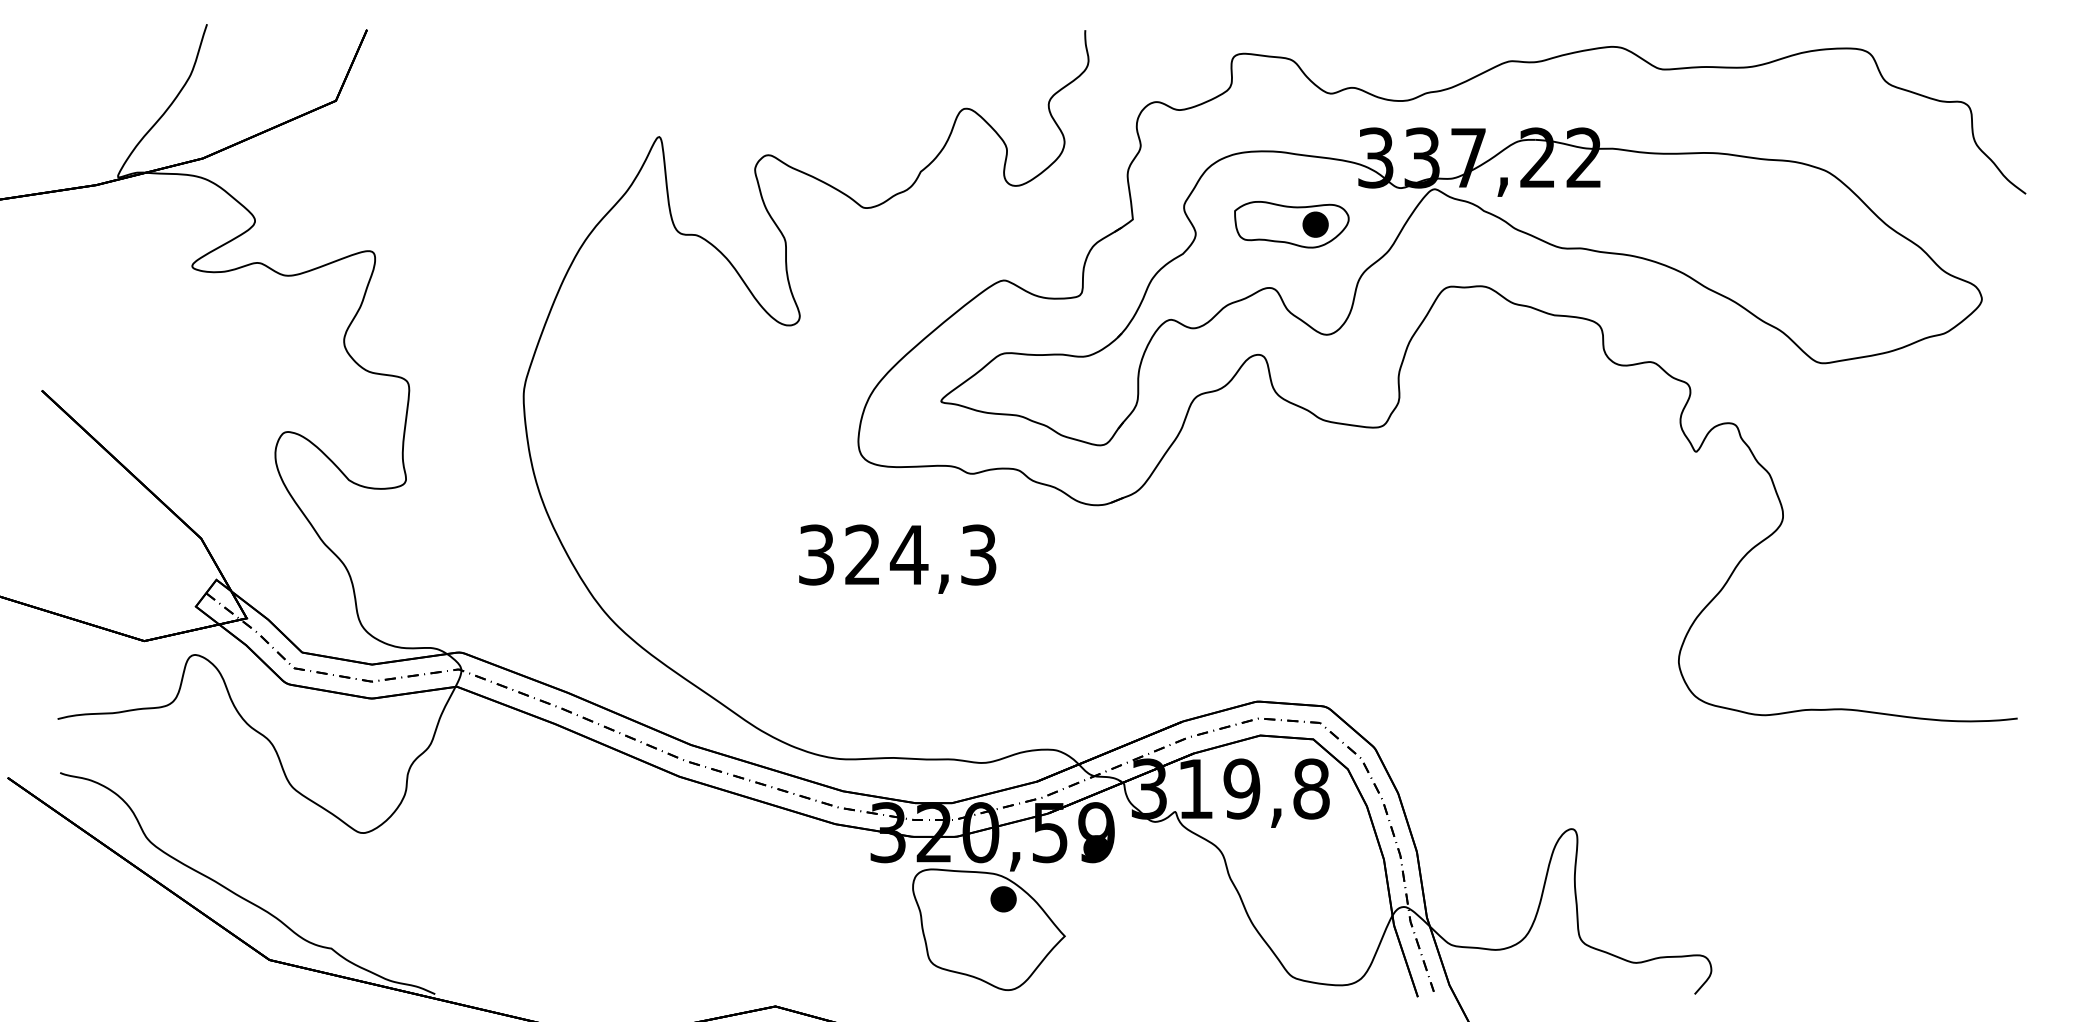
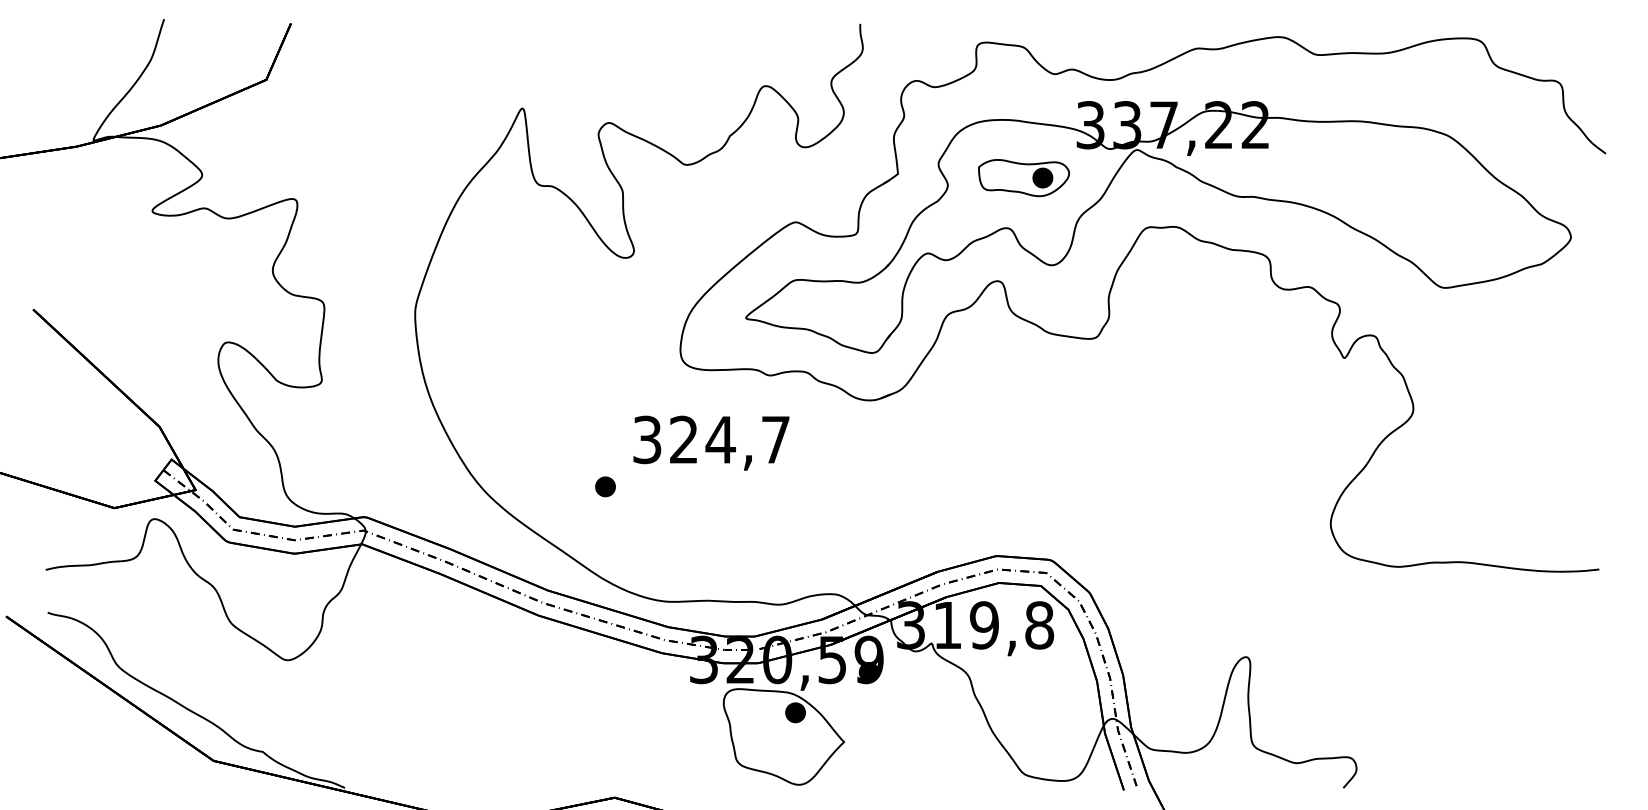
text: (978, 554) -> (775, 439), 324,3 -> 324,7
part: (763, 613) -> (605, 486), added

